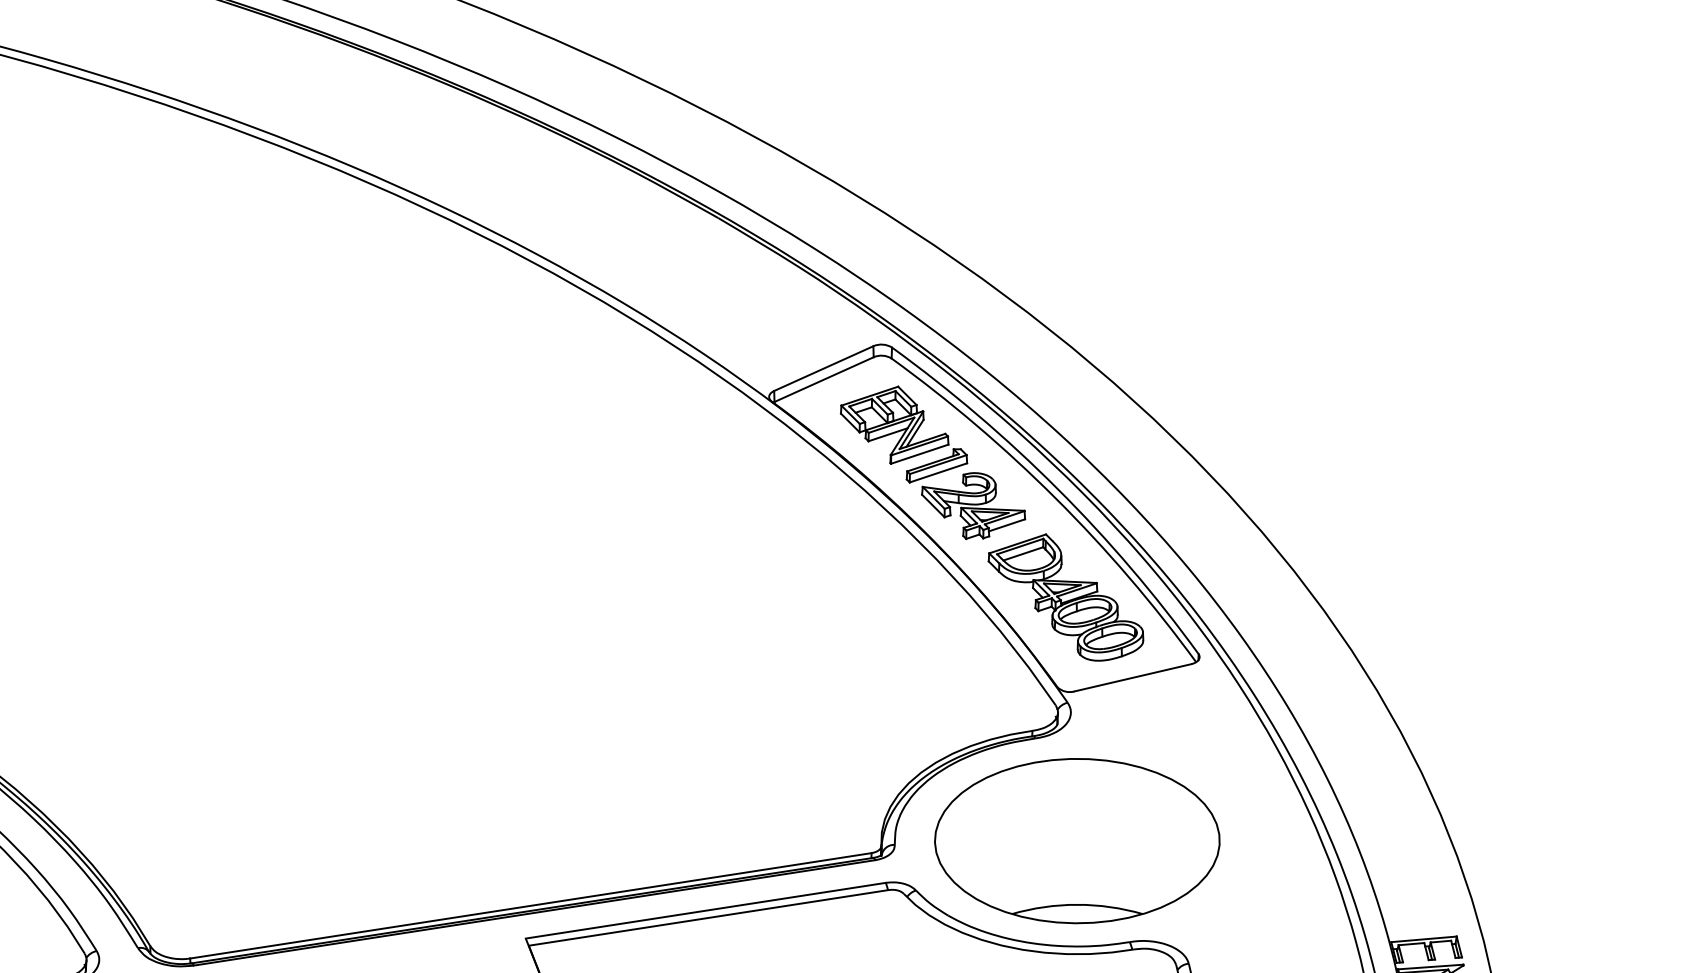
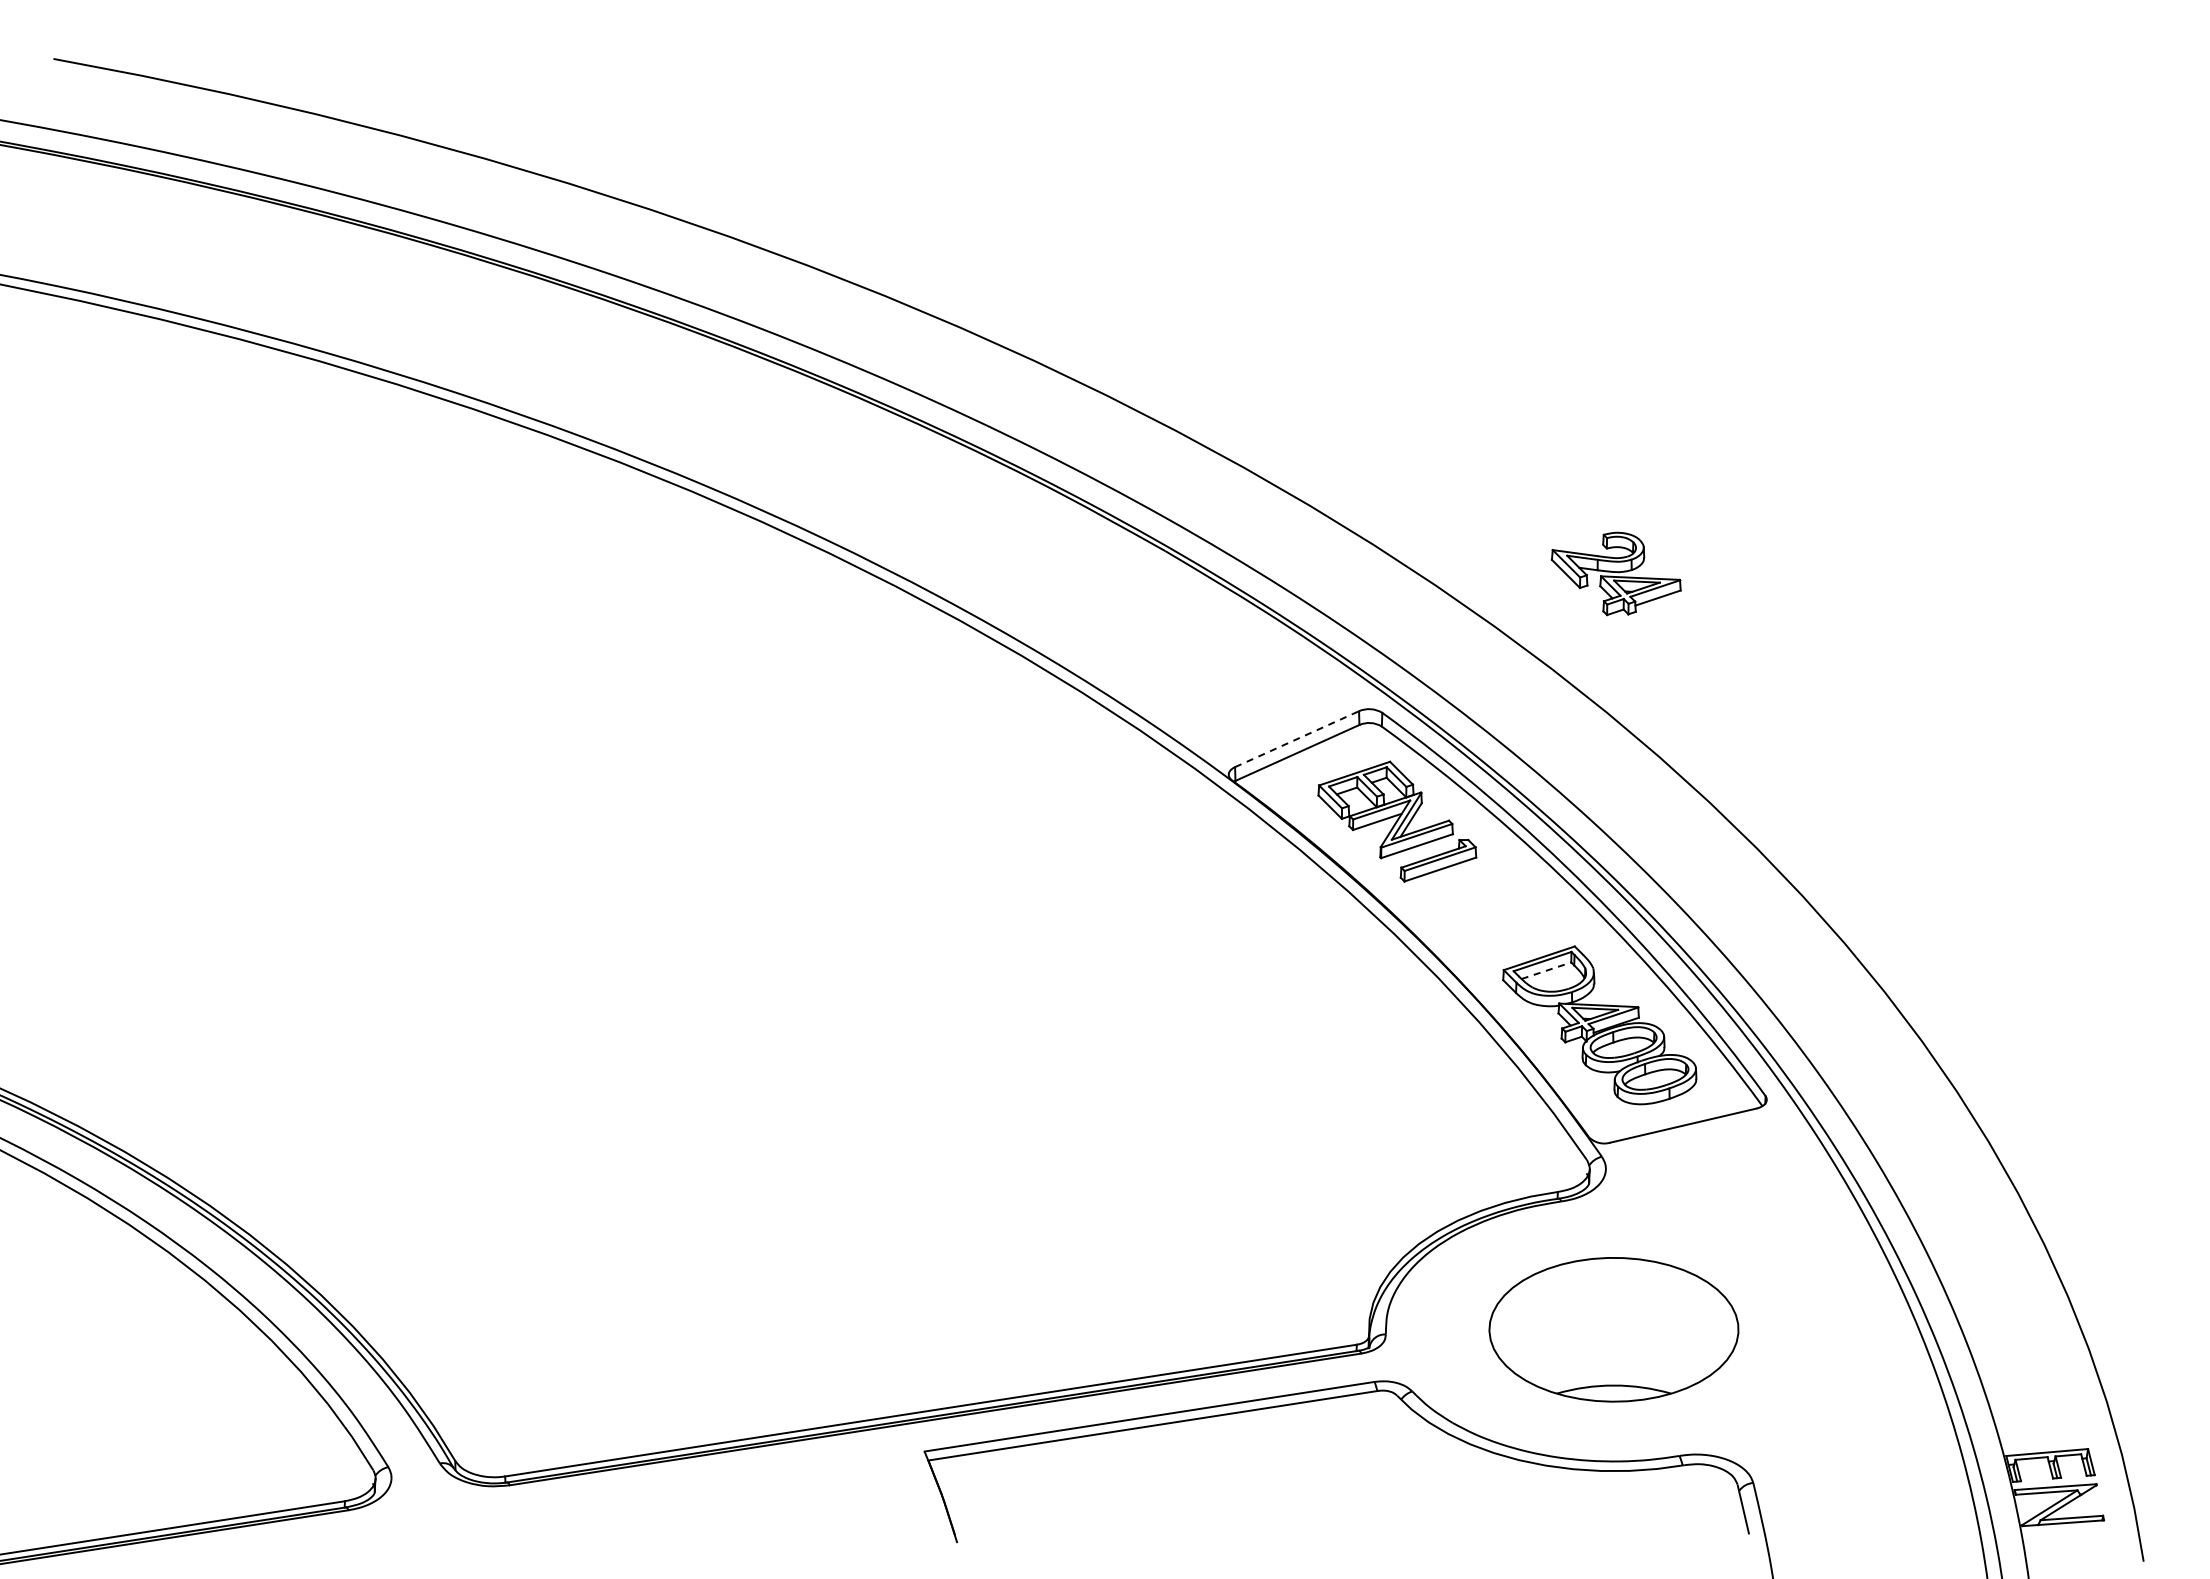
line: (824, 368) -> (1297, 739), solid -> dashed
part: (972, 505) -> (1615, 573), moved
line: (1023, 553) -> (1546, 970), solid -> dashed
part: (1076, 840) -> (1613, 1329), size x0.7

